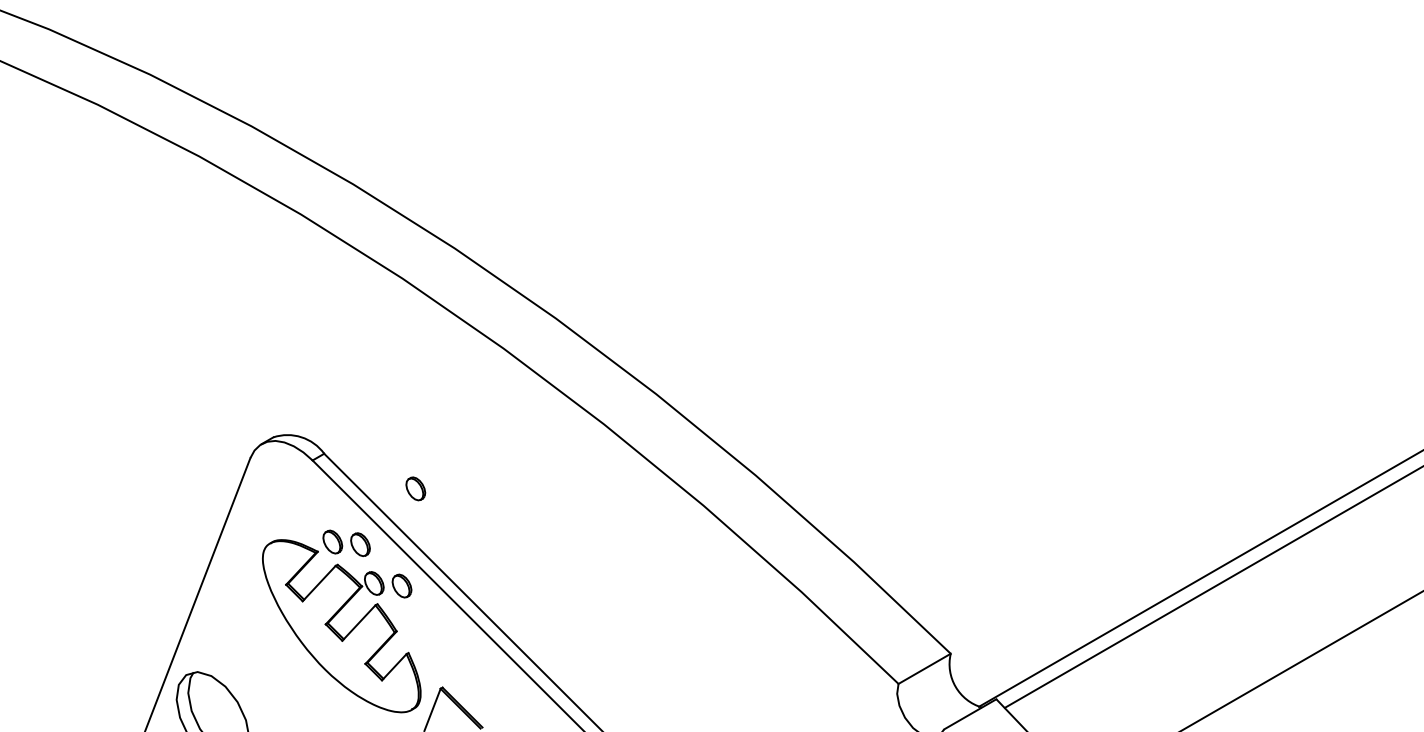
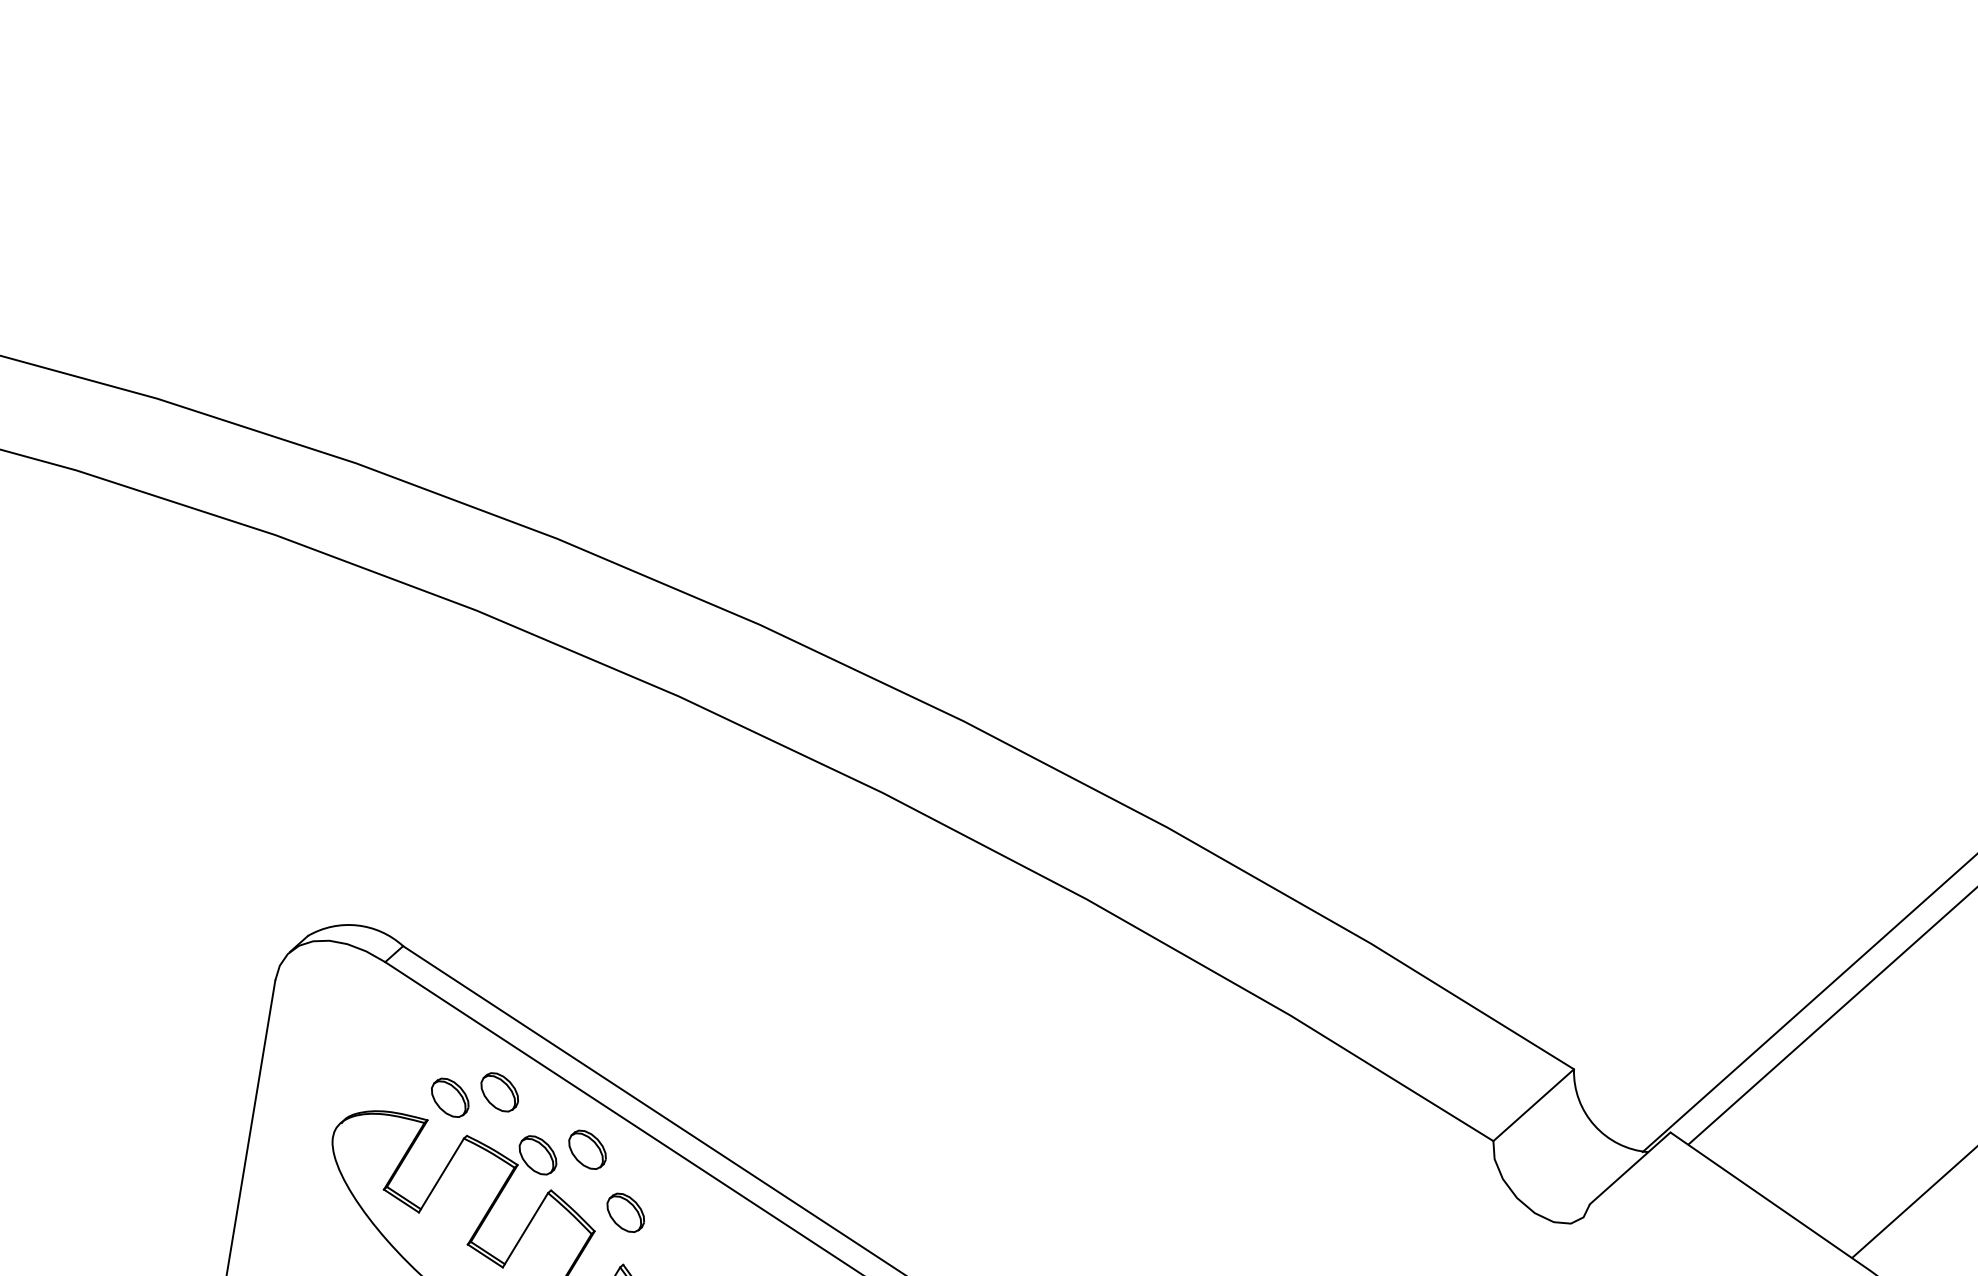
part: (415, 488) -> (625, 1212), moved

